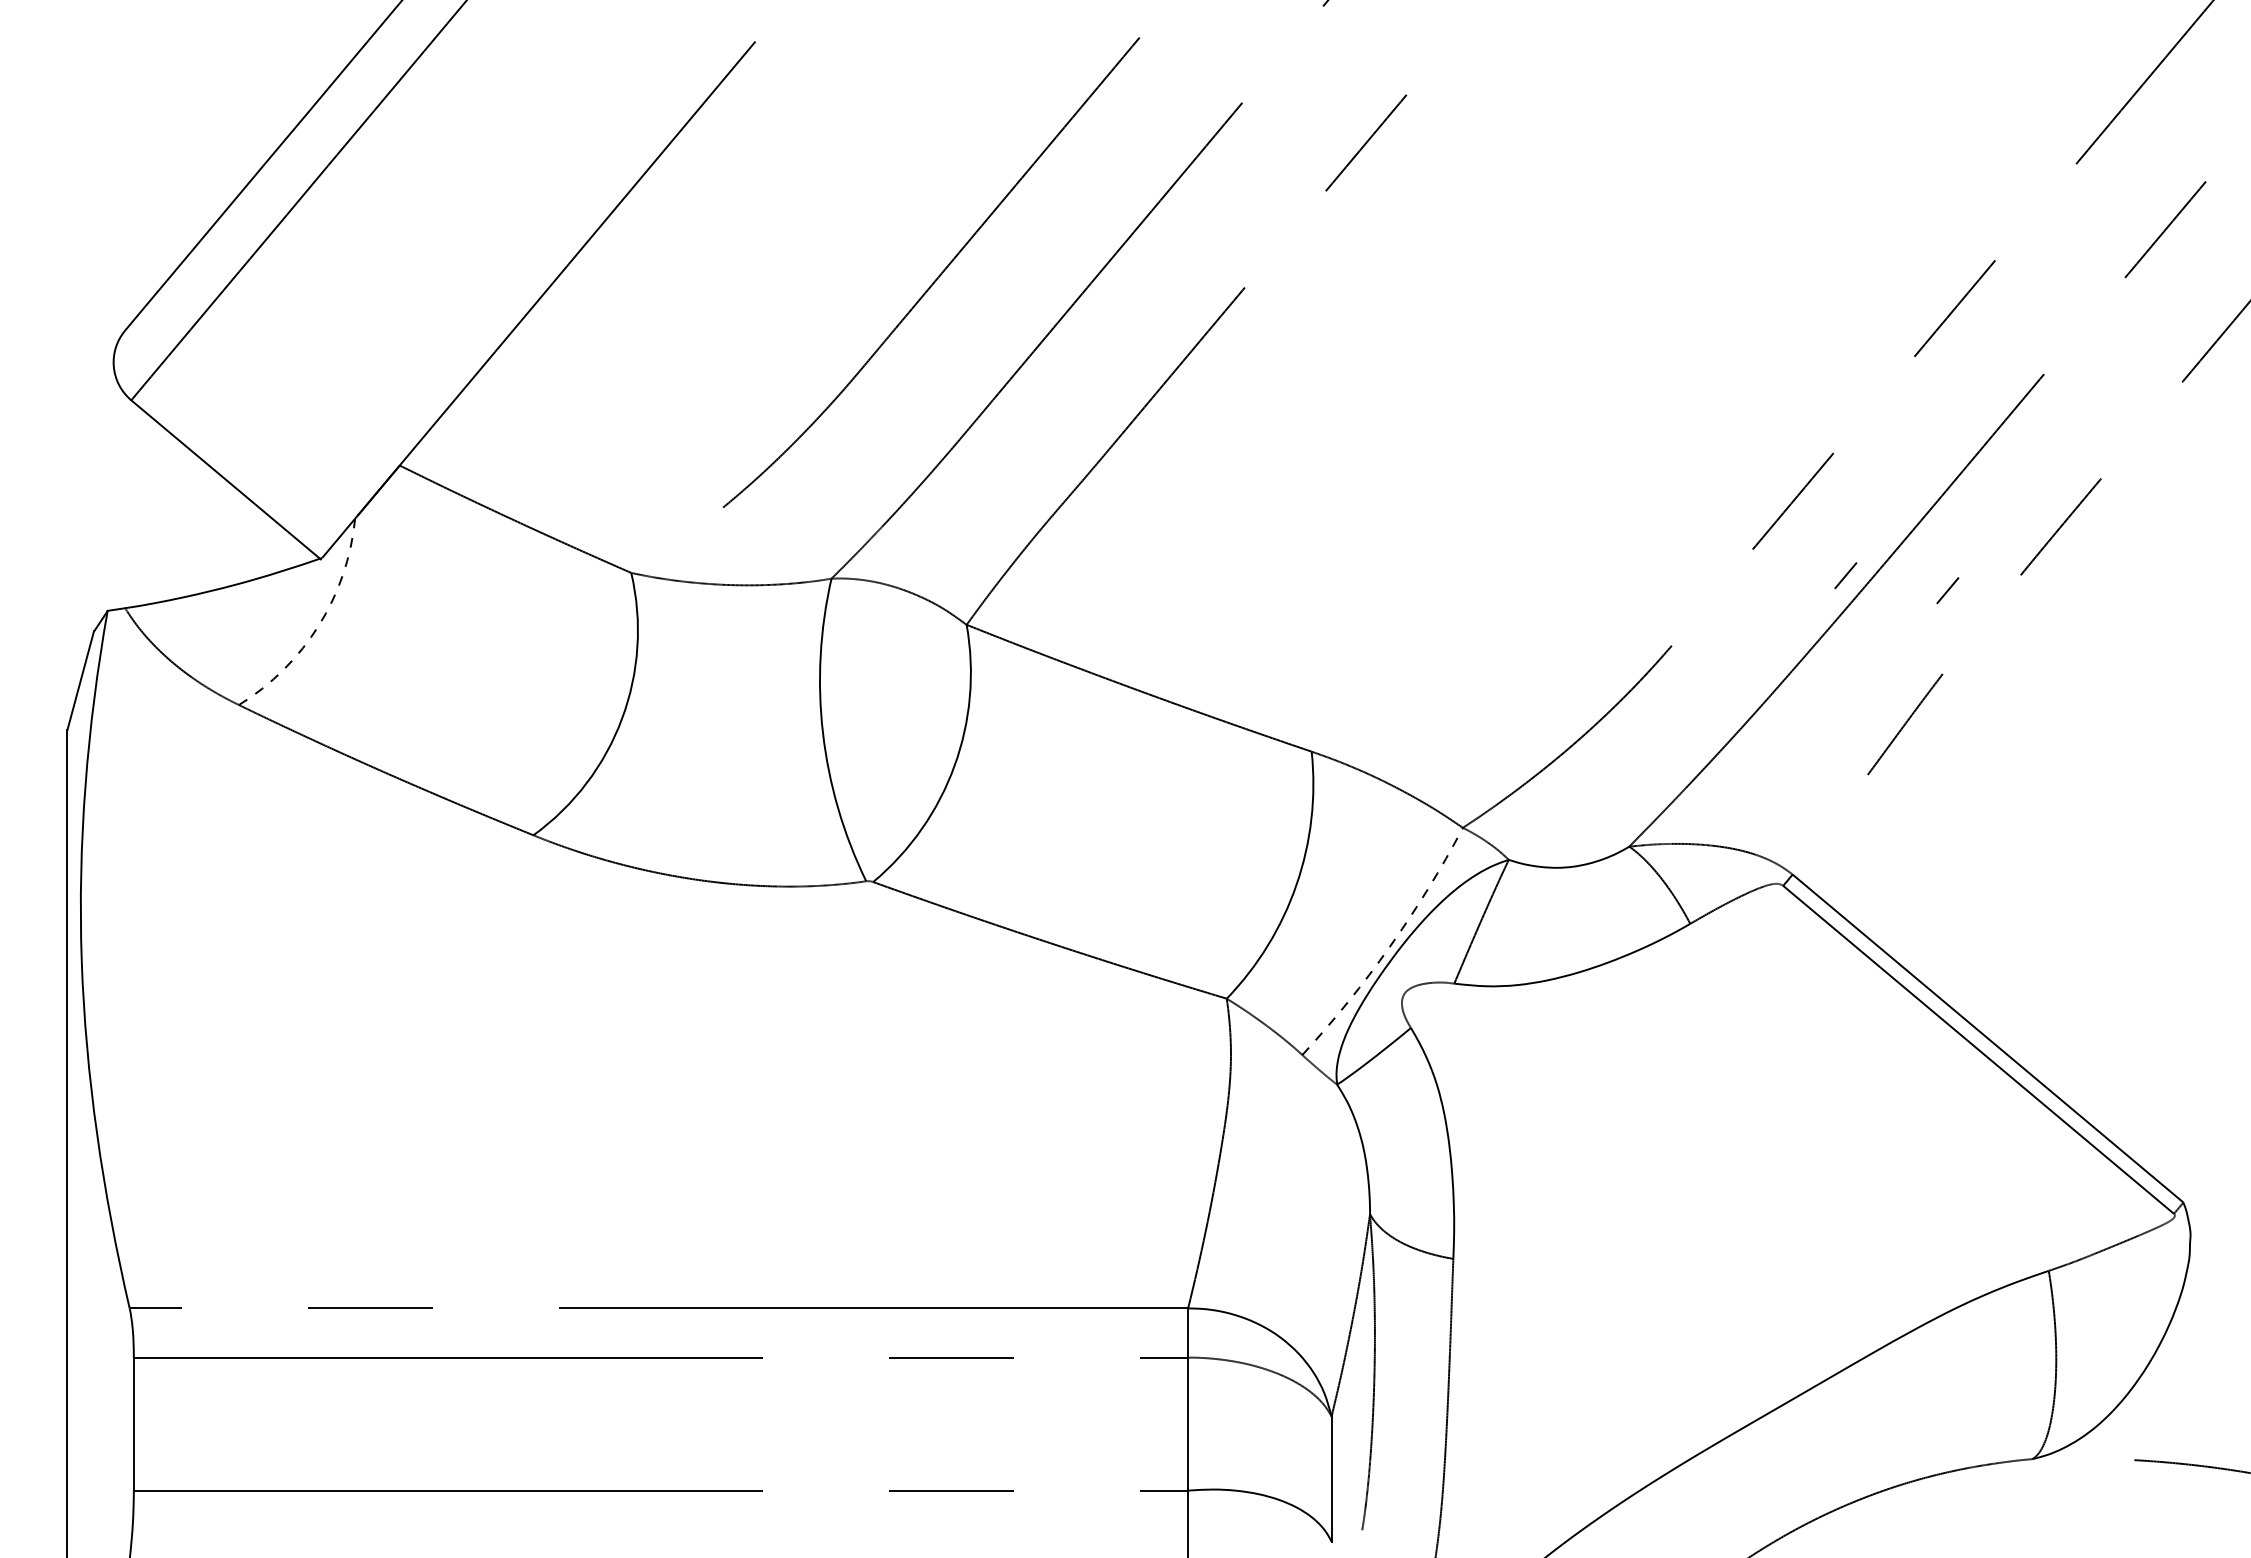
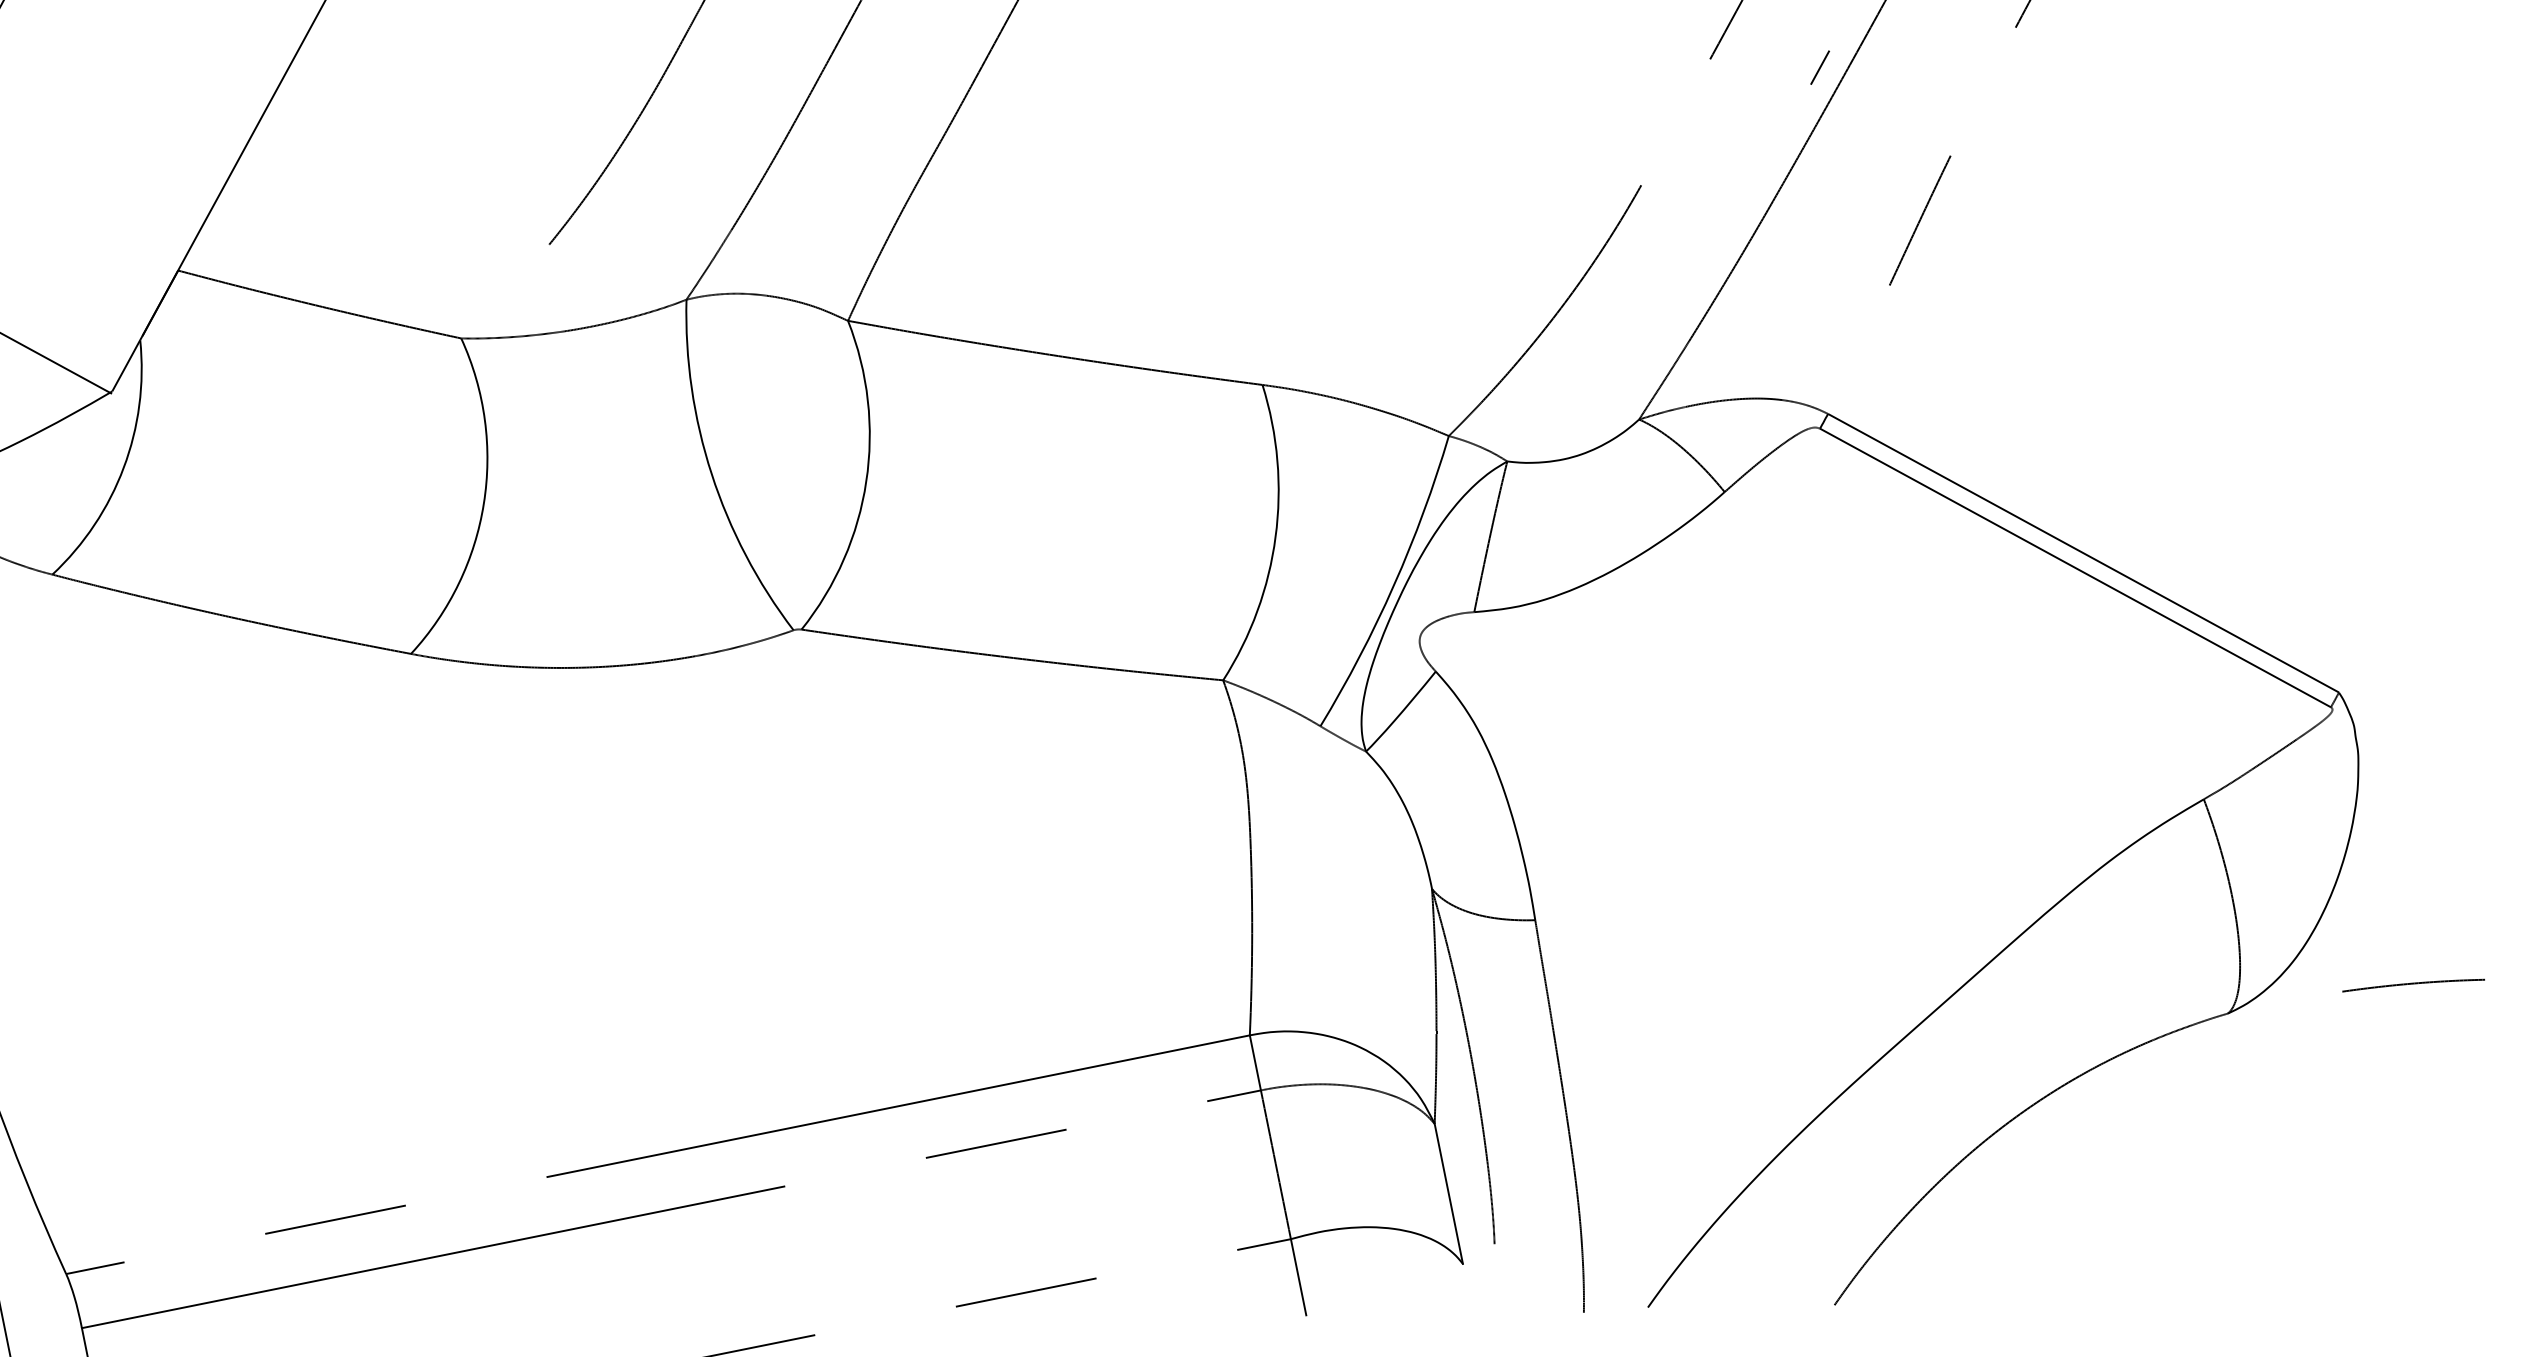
line: (1947, 590) -> (1937, 61), removed
arc: (318, 625) -> (123, 467), dashed -> solid
arc: (1390, 946) -> (1394, 585), dashed -> solid

